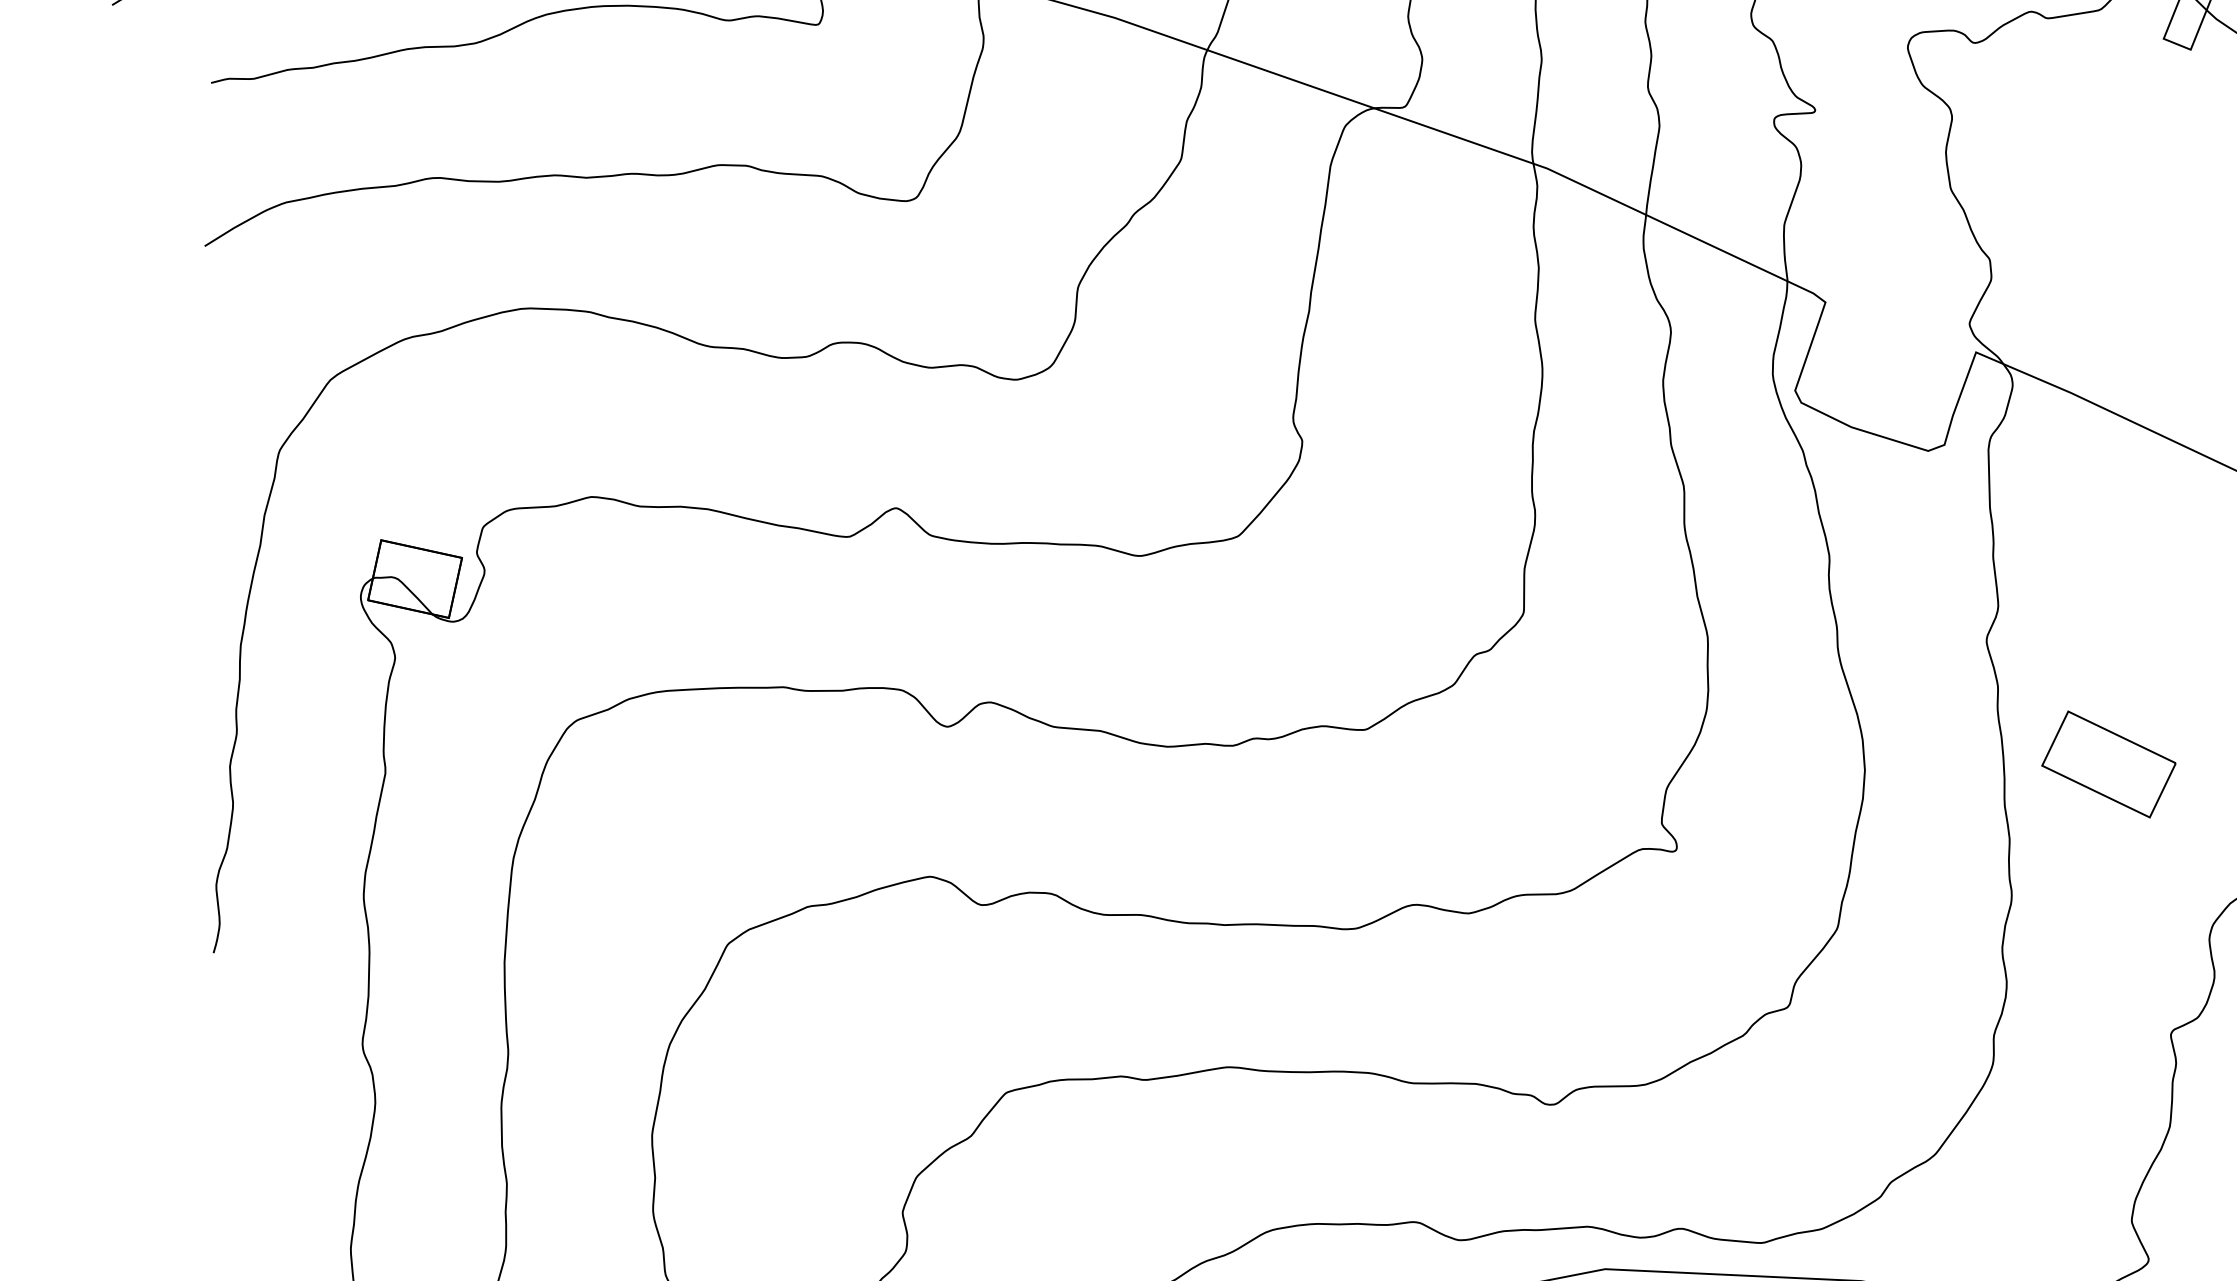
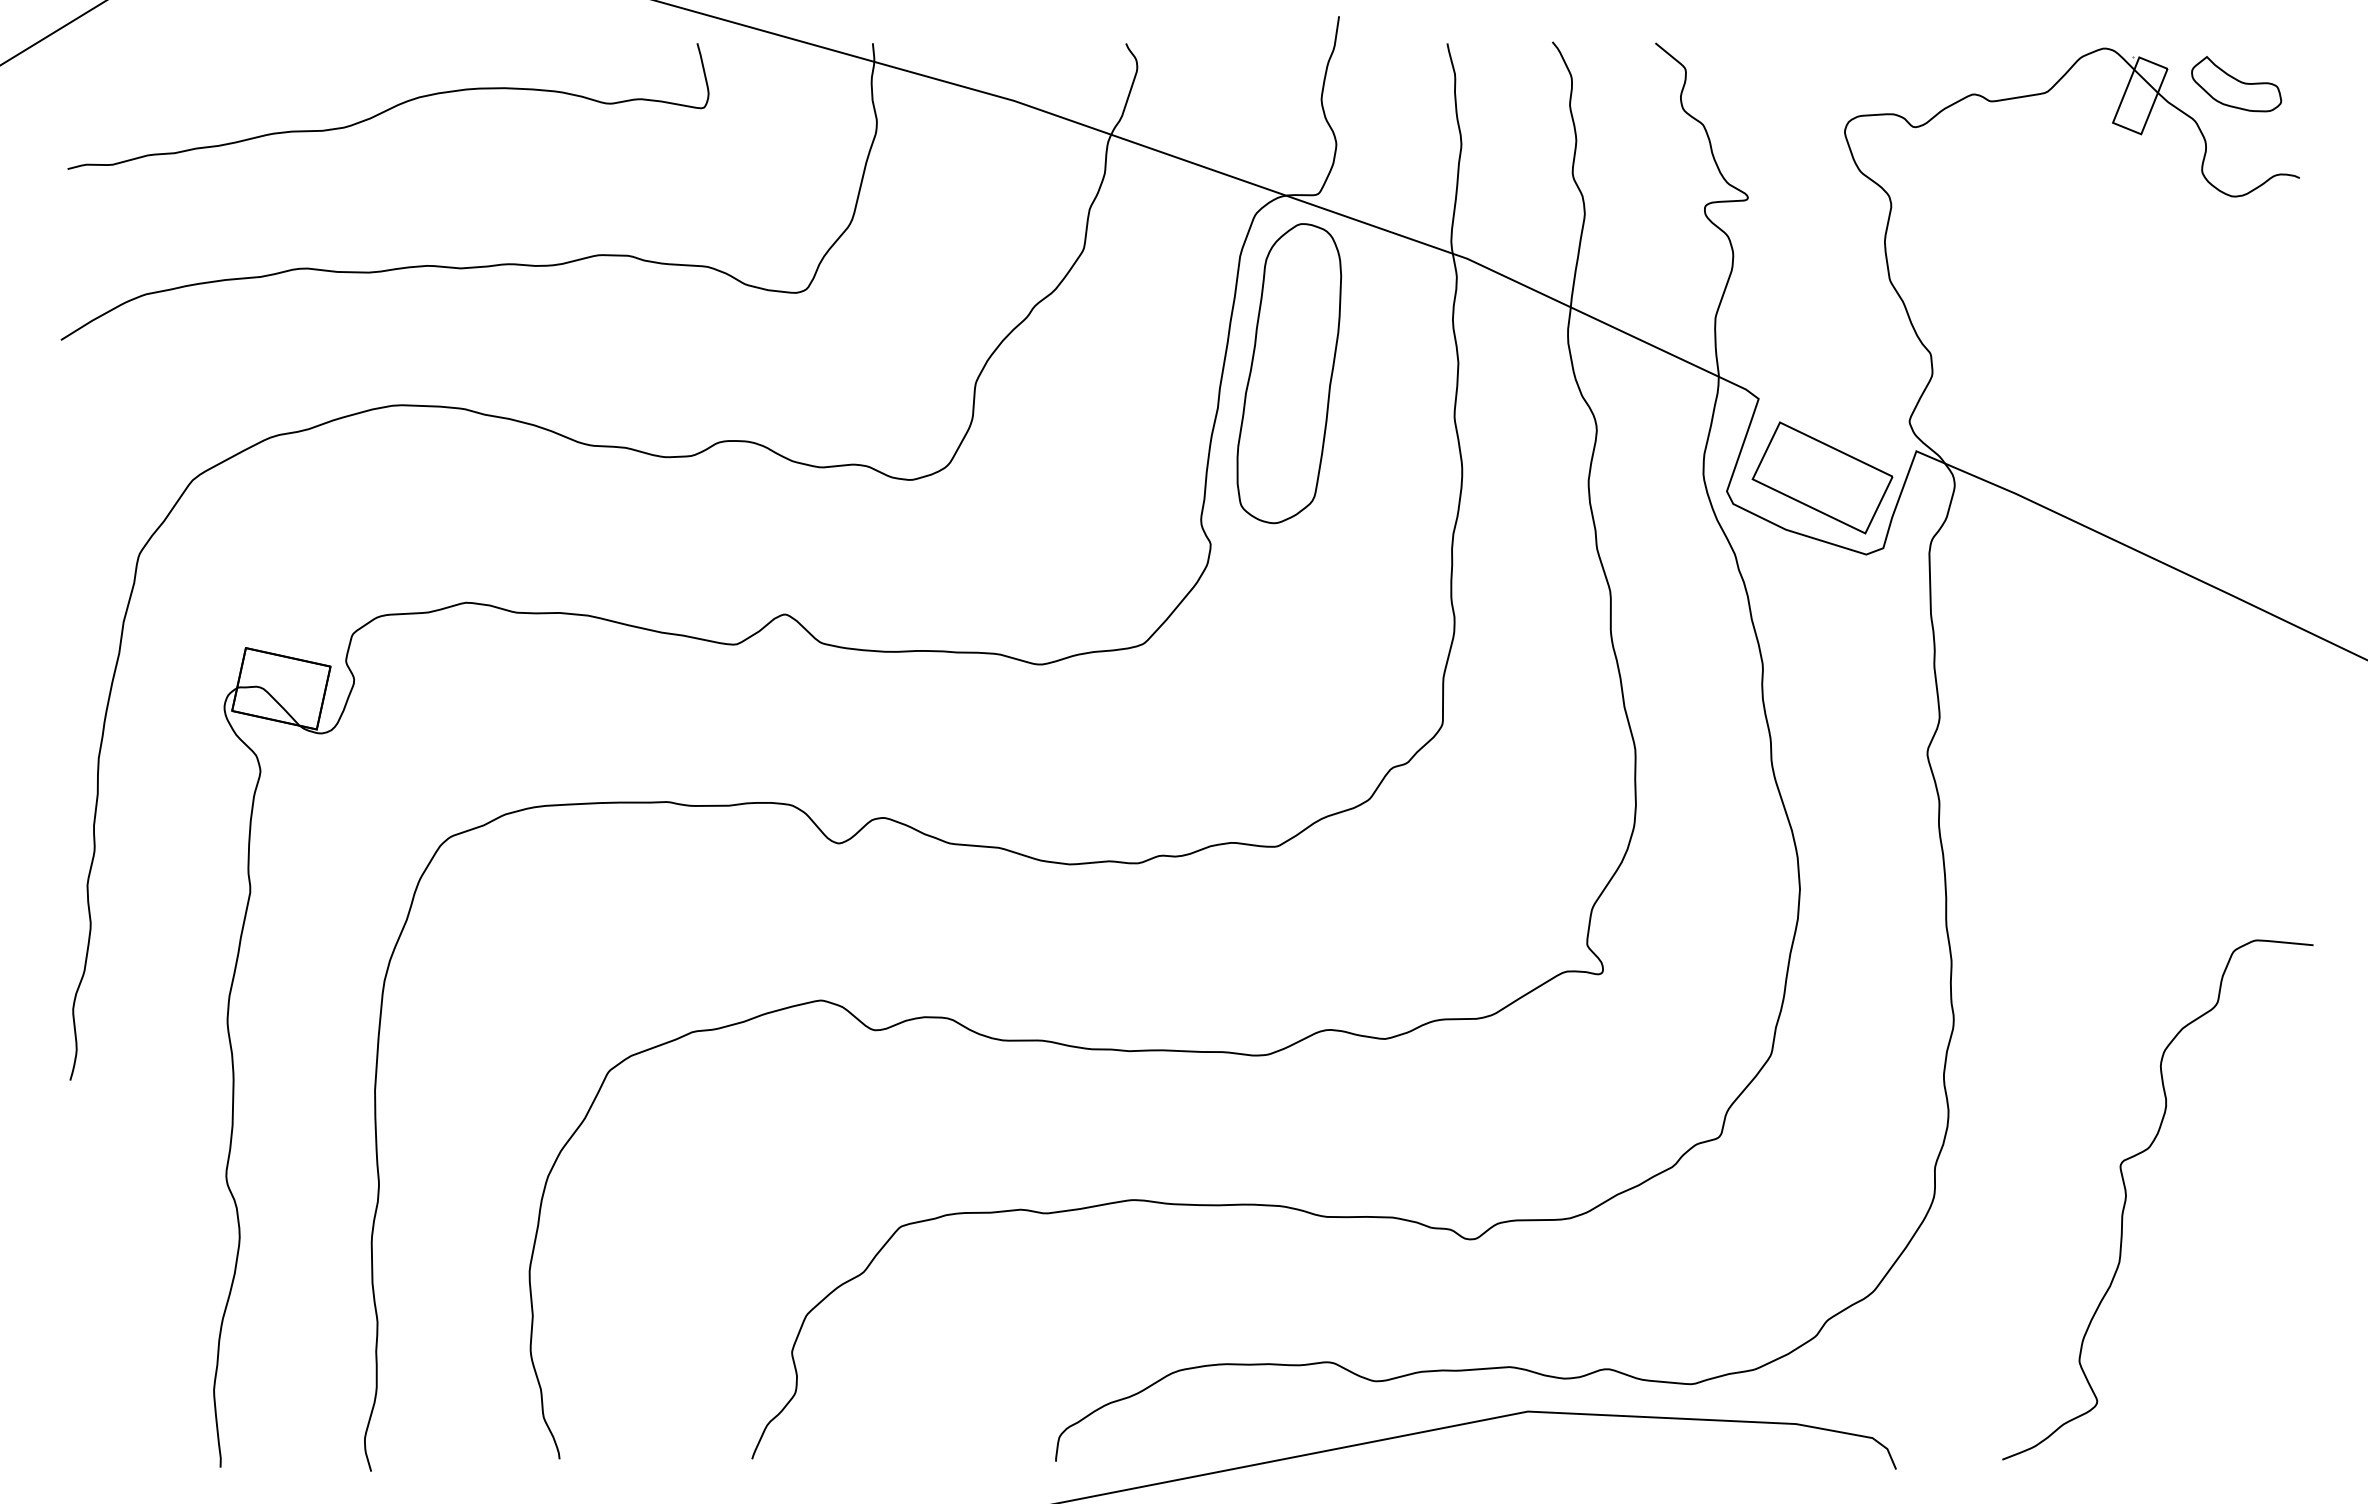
part: (1377, 278) -> (1289, 373), added
part: (2108, 764) -> (1822, 477), moved

